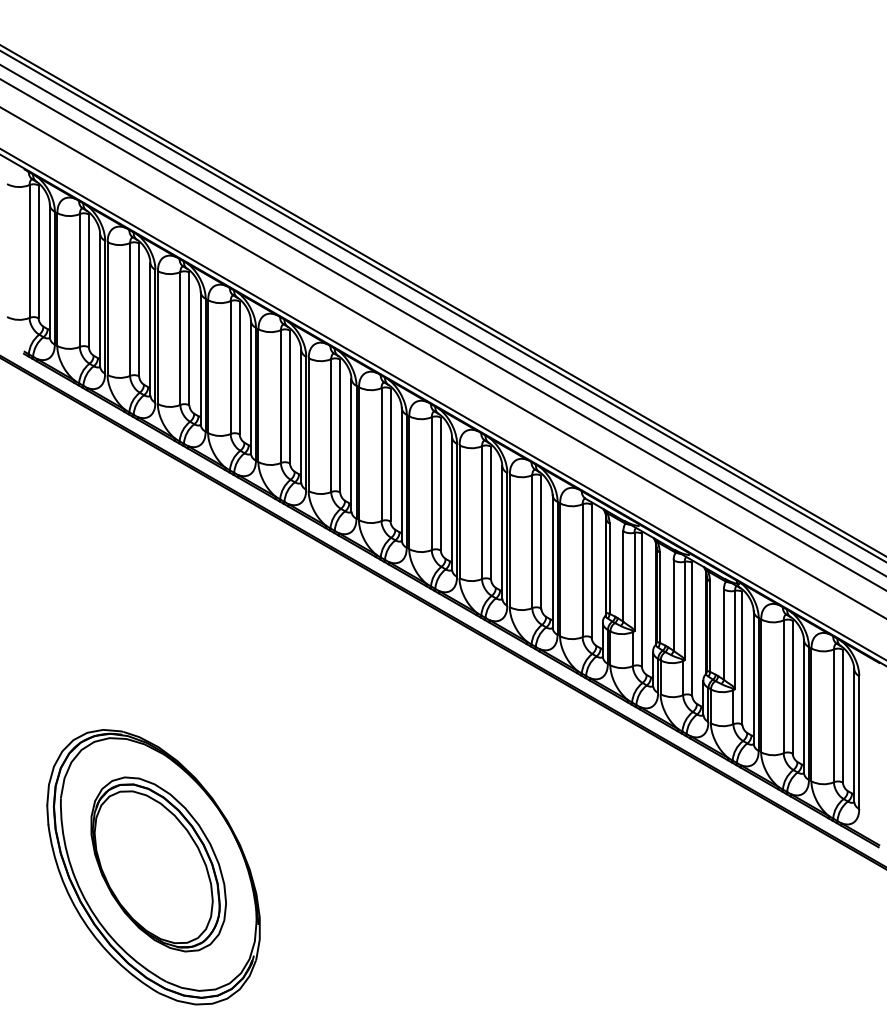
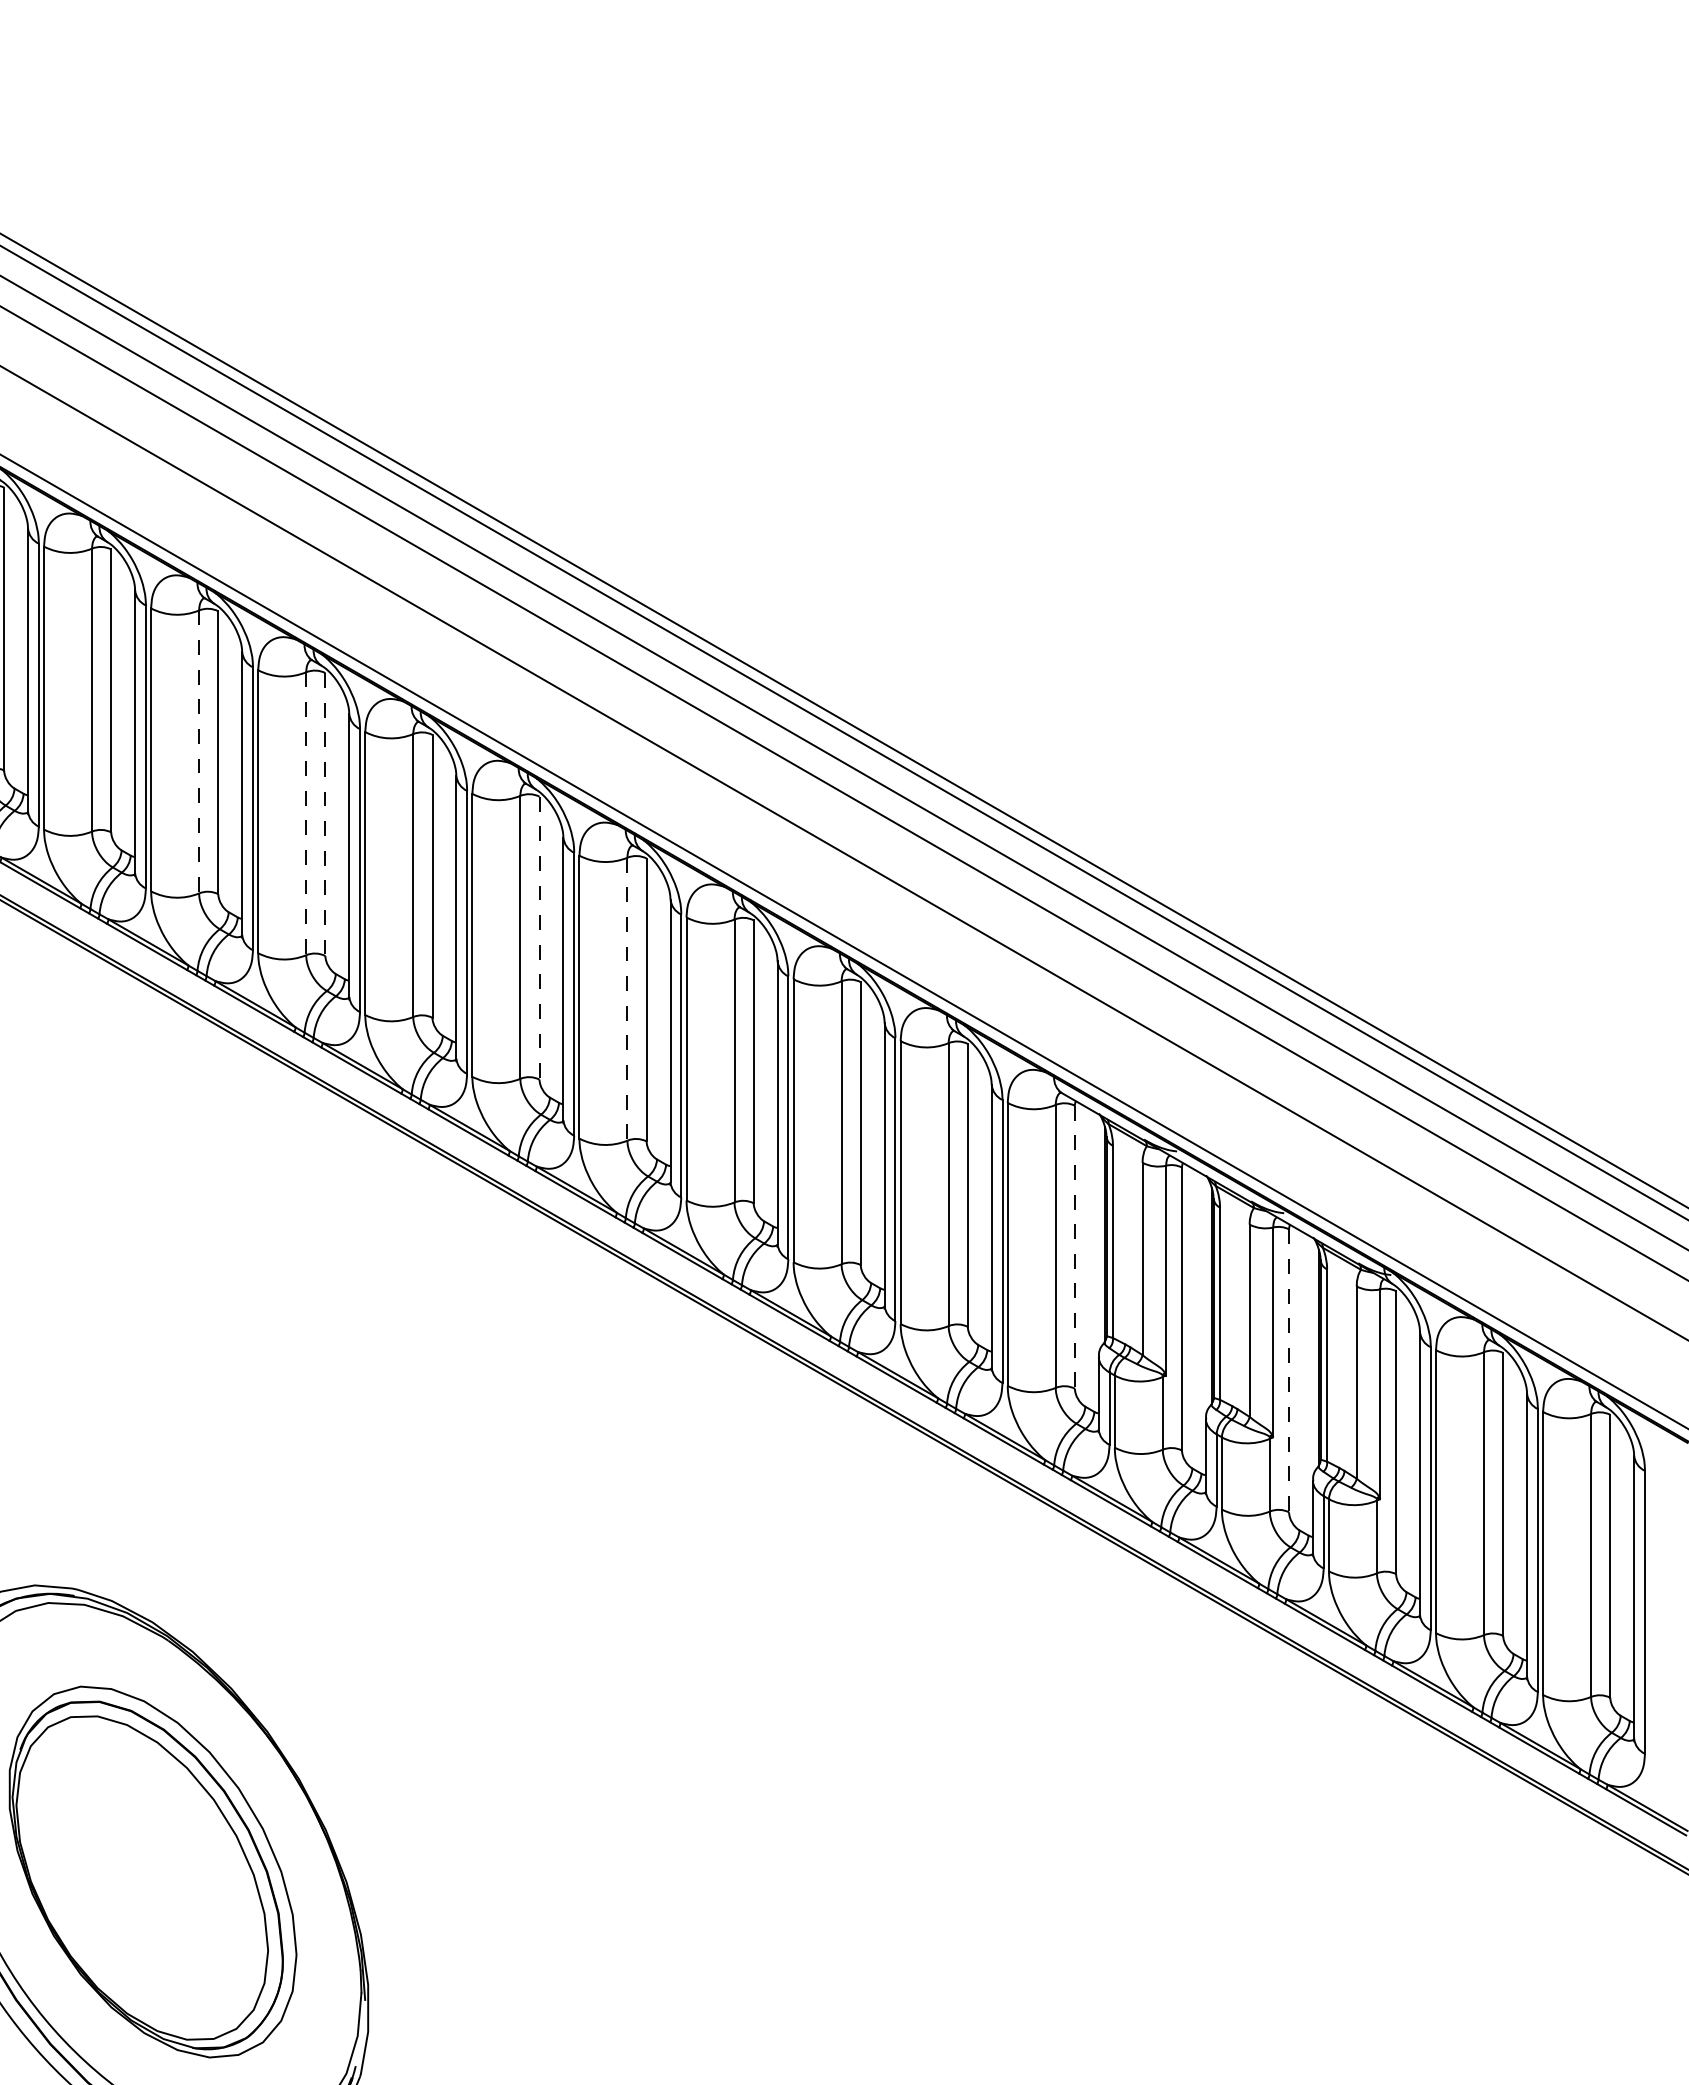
line: (180, 339) -> (199, 753), solid -> dashed
line: (230, 368) -> (305, 815), solid -> dashed
line: (239, 368) -> (324, 815), solid -> dashed
line: (340, 426) -> (540, 939), solid -> dashed
line: (381, 455) -> (627, 1001), solid -> dashed
line: (591, 571) -> (1074, 1248), solid -> dashed
line: (692, 629) -> (1289, 1371), solid -> dashed

